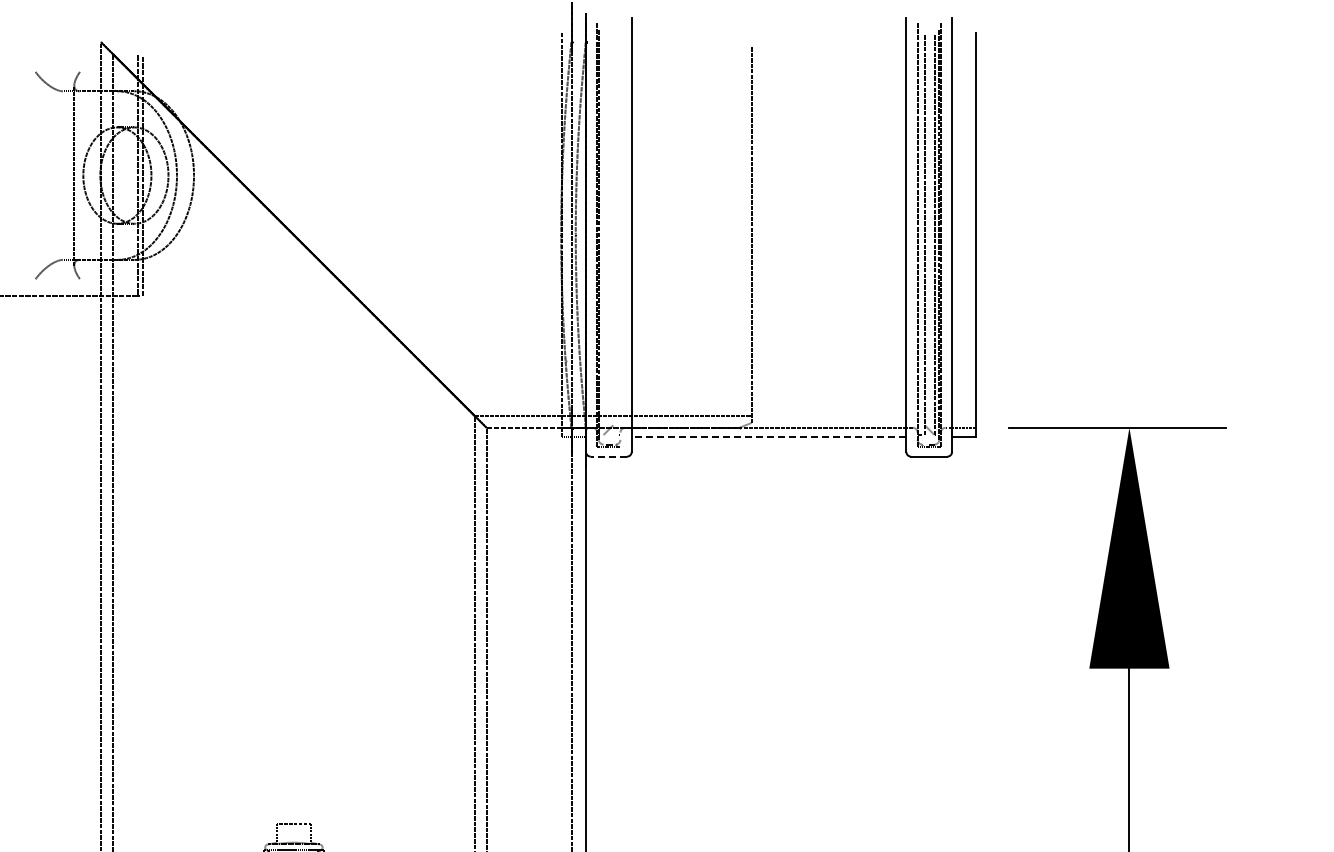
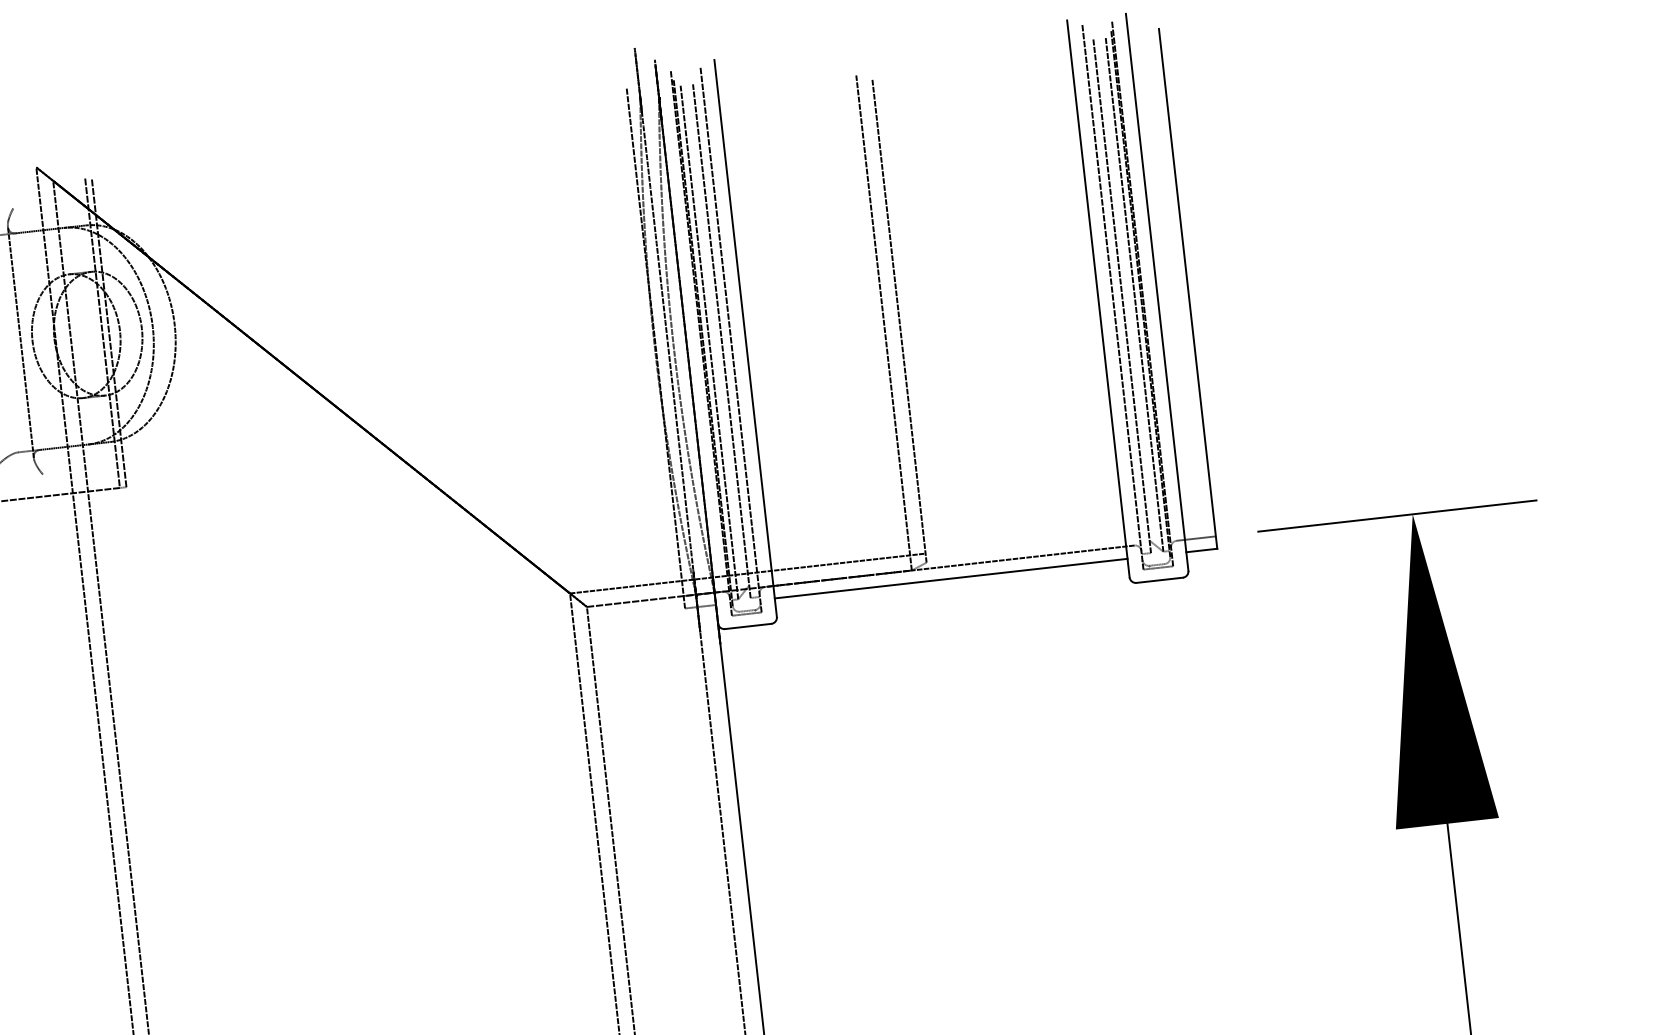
line: (739, 234) -> (883, 322), added
line: (603, 235) -> (709, 343), added
line: (613, 235) -> (722, 341), added
line: (620, 235) -> (731, 340), added
line: (768, 437) -> (950, 578), dashed -> solid
line: (608, 456) -> (747, 626), dashed -> solid

